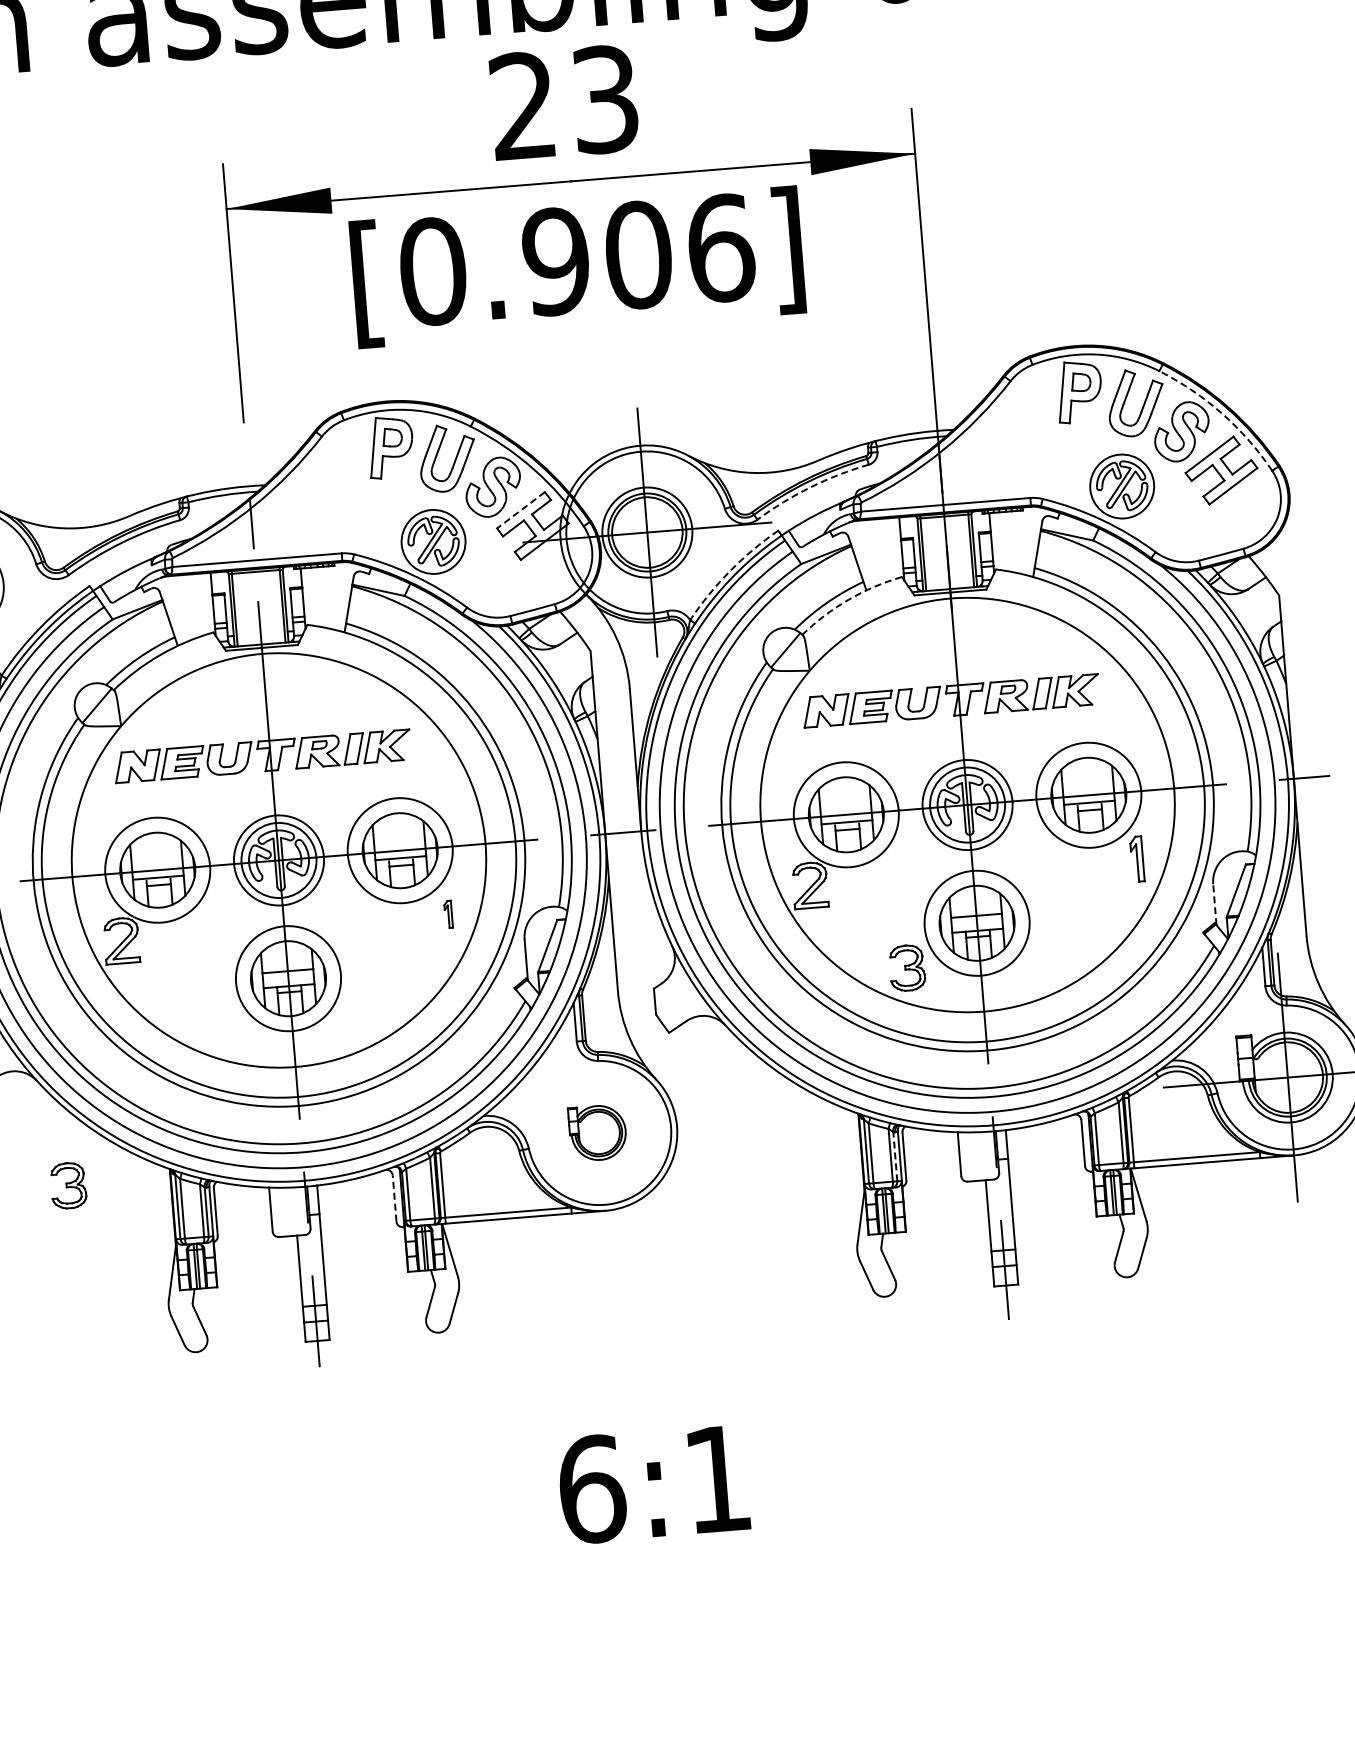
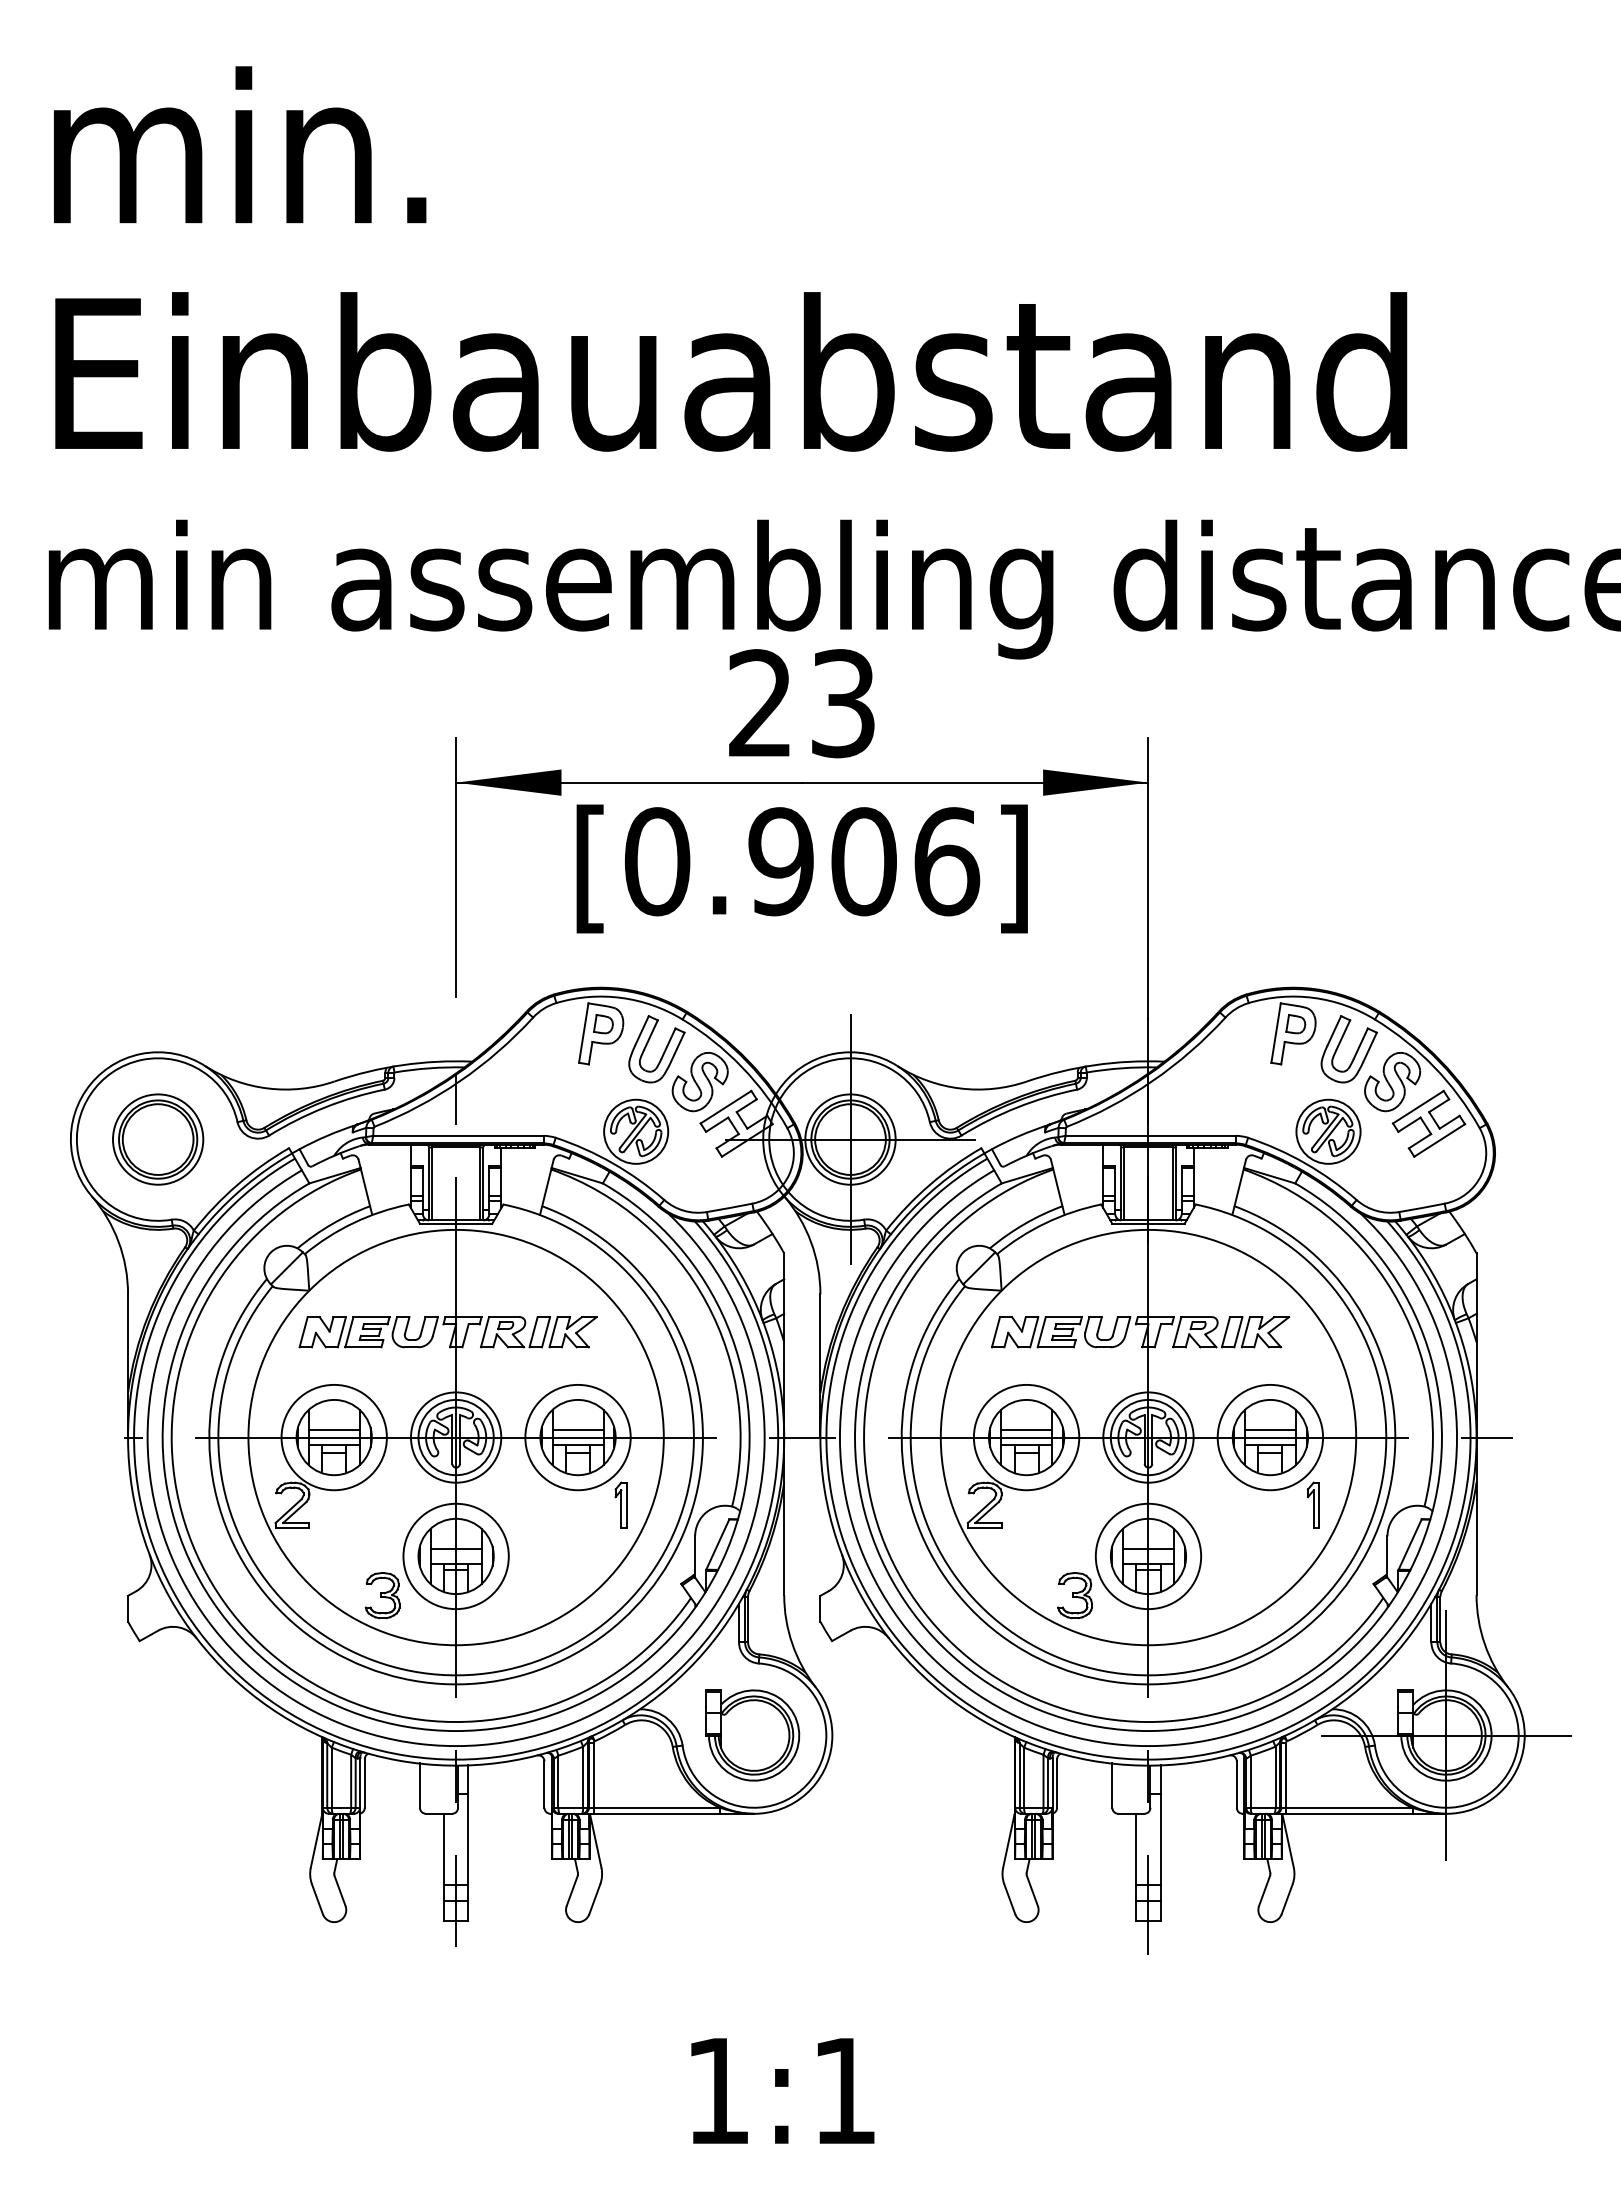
arc: (1222, 414) -> (1434, 1067), dashed -> solid
arc: (810, 487) -> (1017, 1107), dashed -> solid
line: (520, 510) -> (725, 1107), dashed -> solid
arc: (729, 570) -> (929, 1184), dashed -> solid
arc: (848, 599) -> (1046, 1222), dashed -> solid
line: (1087, 788) -> (1269, 1430), added
line: (845, 807) -> (1026, 1430), added
line: (399, 843) -> (577, 1430), added
line: (156, 863) -> (333, 1430), added
line: (1214, 905) -> (1387, 1557), dashed -> solid
part: (447, 913) -> (620, 1504), size x1.67
part: (597, 1133) -> (752, 1735), size x1.67
line: (895, 1156) -> (1048, 1782), dashed -> solid
part: (68, 1185) -> (382, 1595), moved
line: (394, 1198) -> (544, 1784), dashed -> solid
text: (592, 1488) -> (718, 2090), 6:1 -> 1:1

